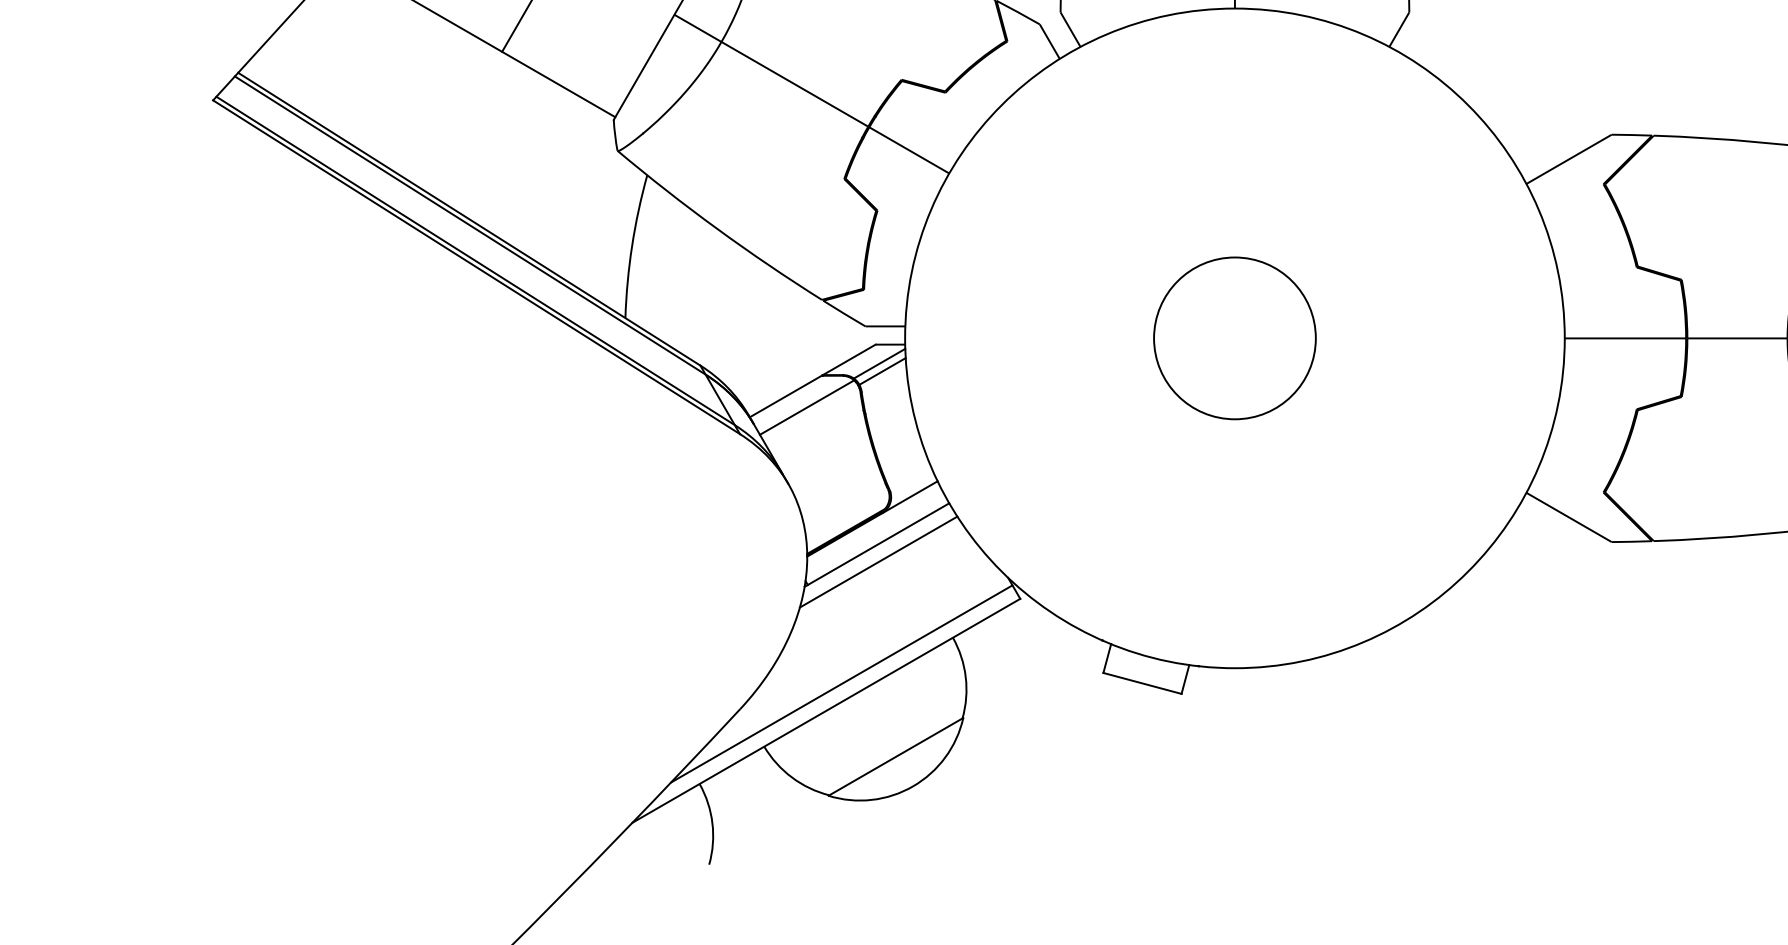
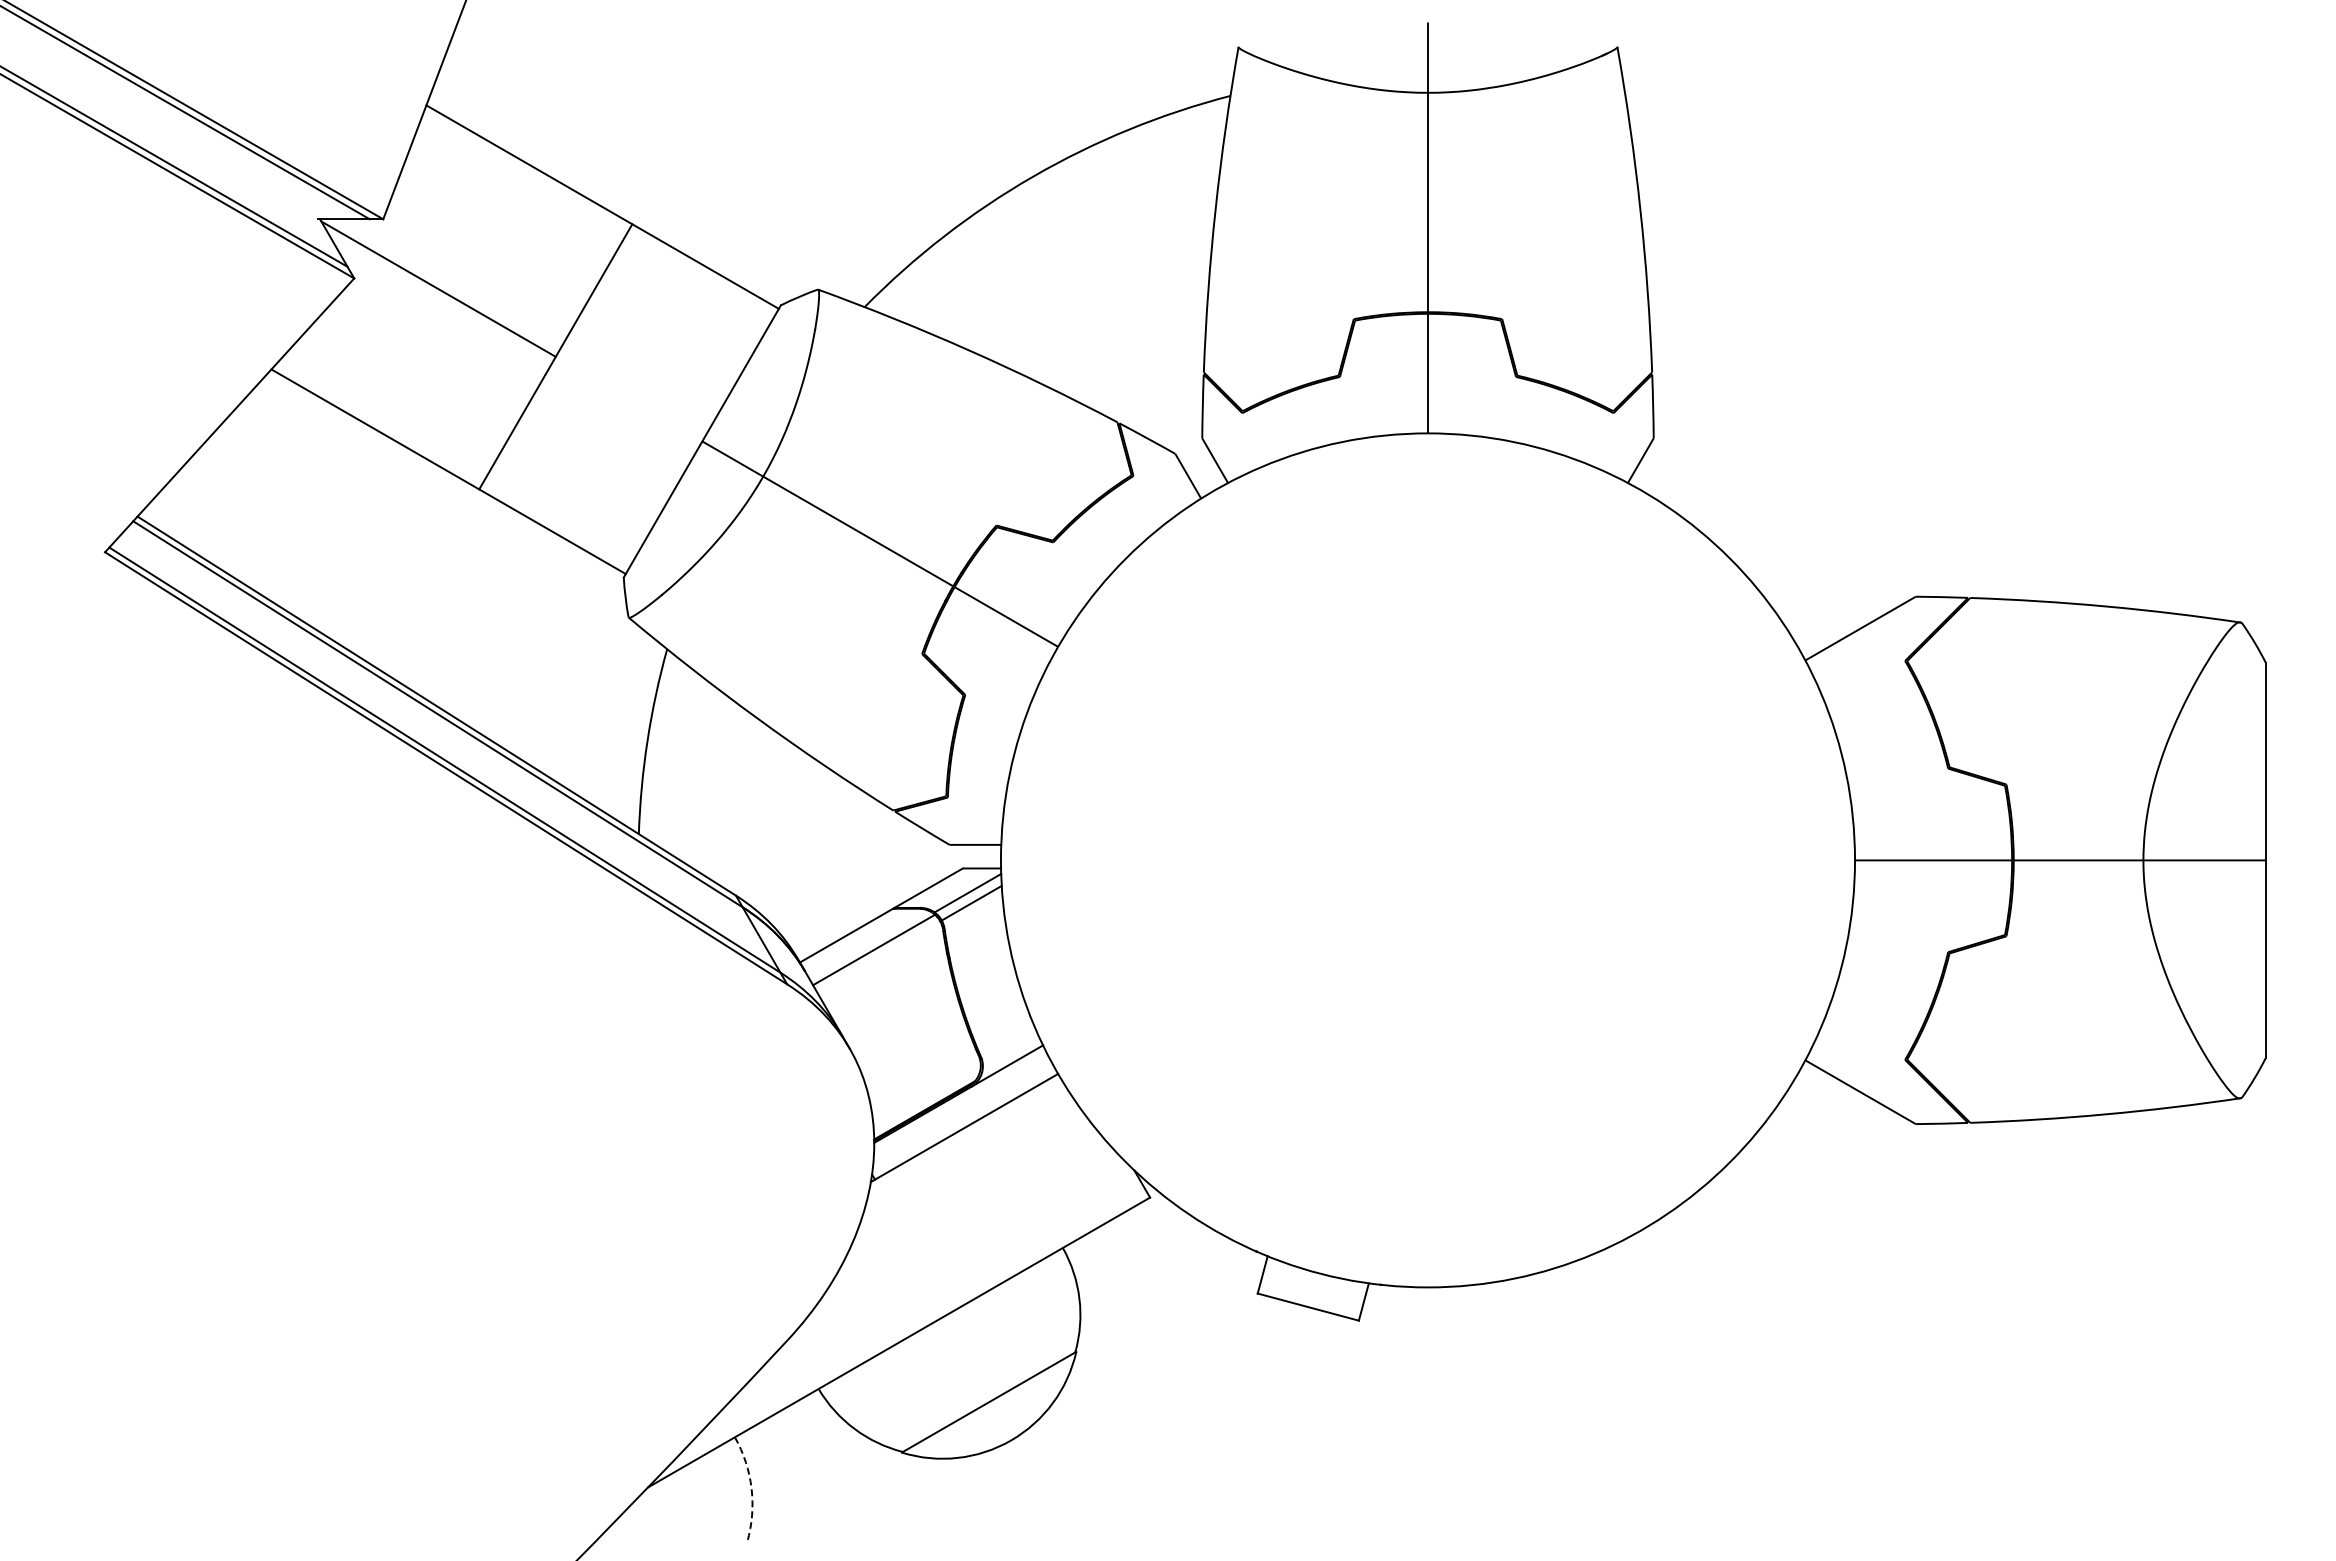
circle: (1234, 337) -> (1427, 859), removed
line: (878, 561) -> (966, 1149), removed
line: (842, 683) -> (919, 1307), removed
arc: (712, 823) -> (751, 1488), solid -> dashed

